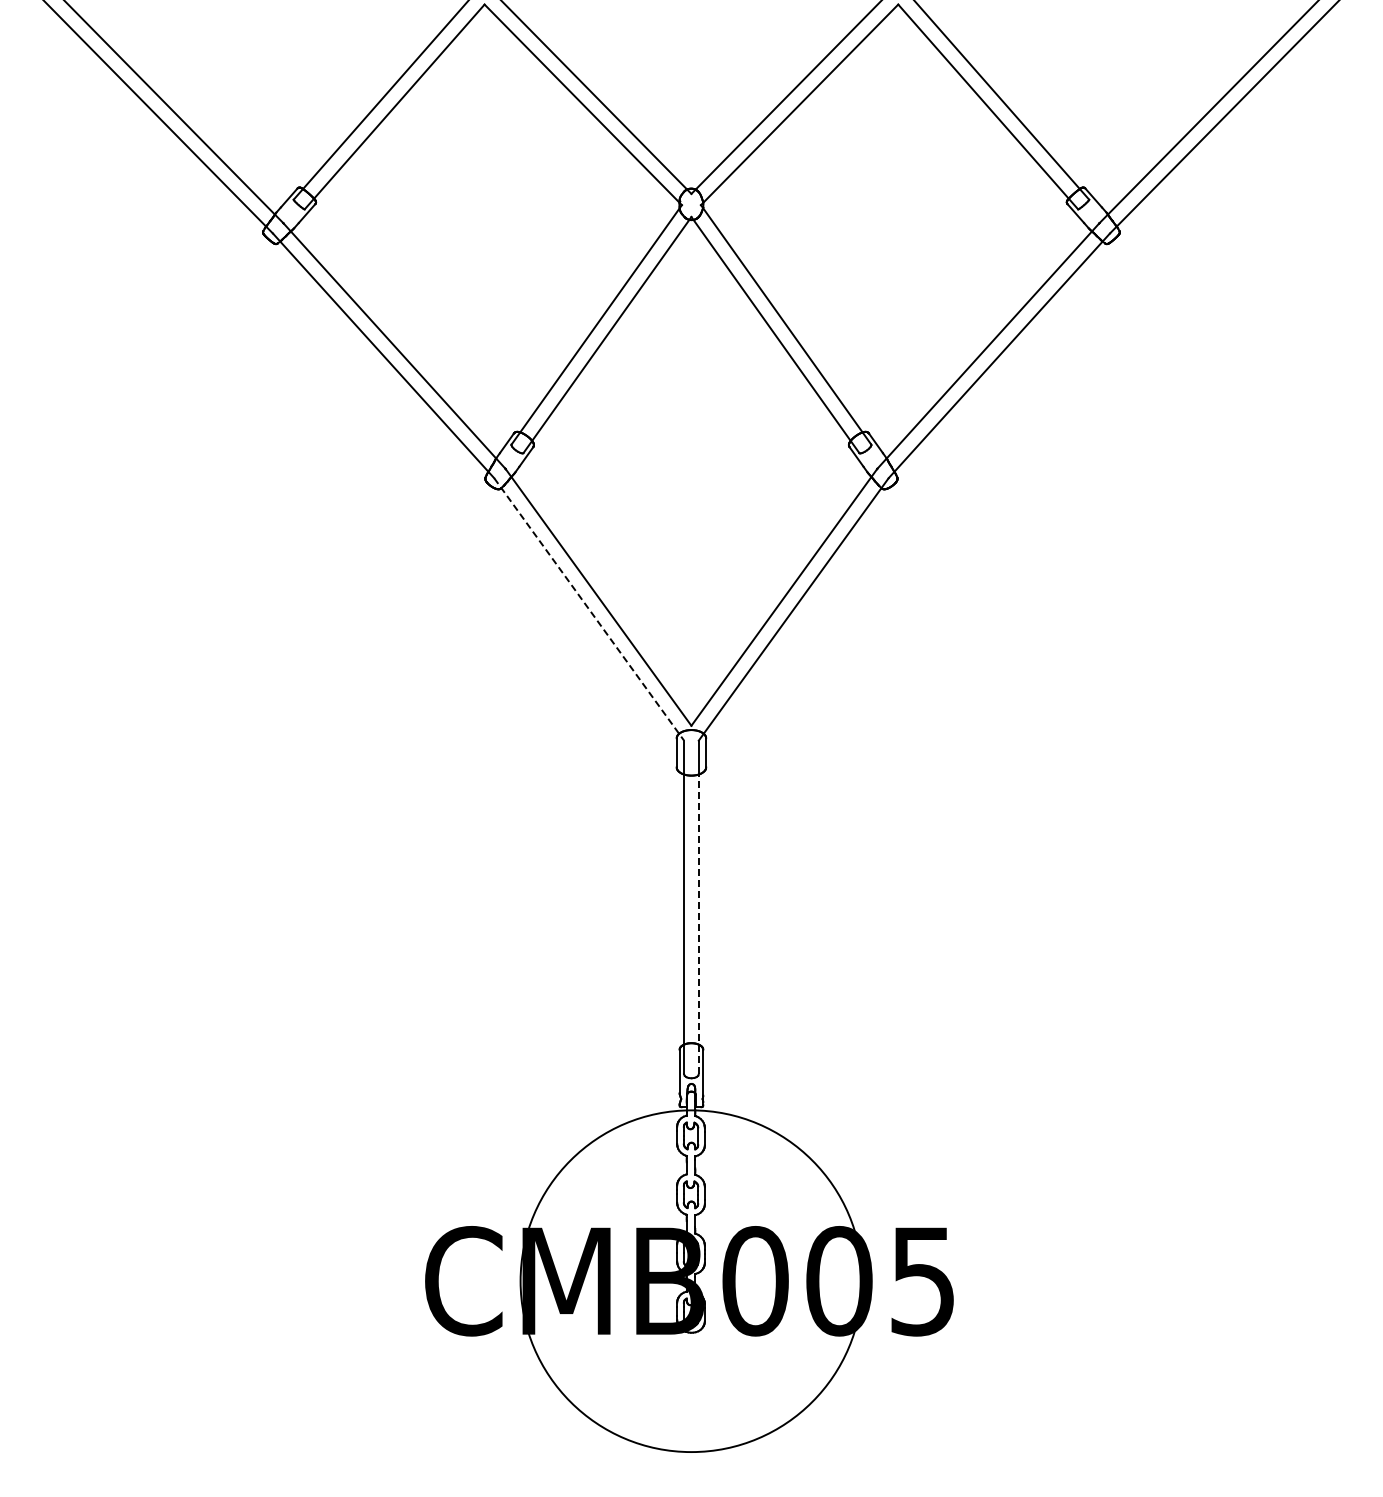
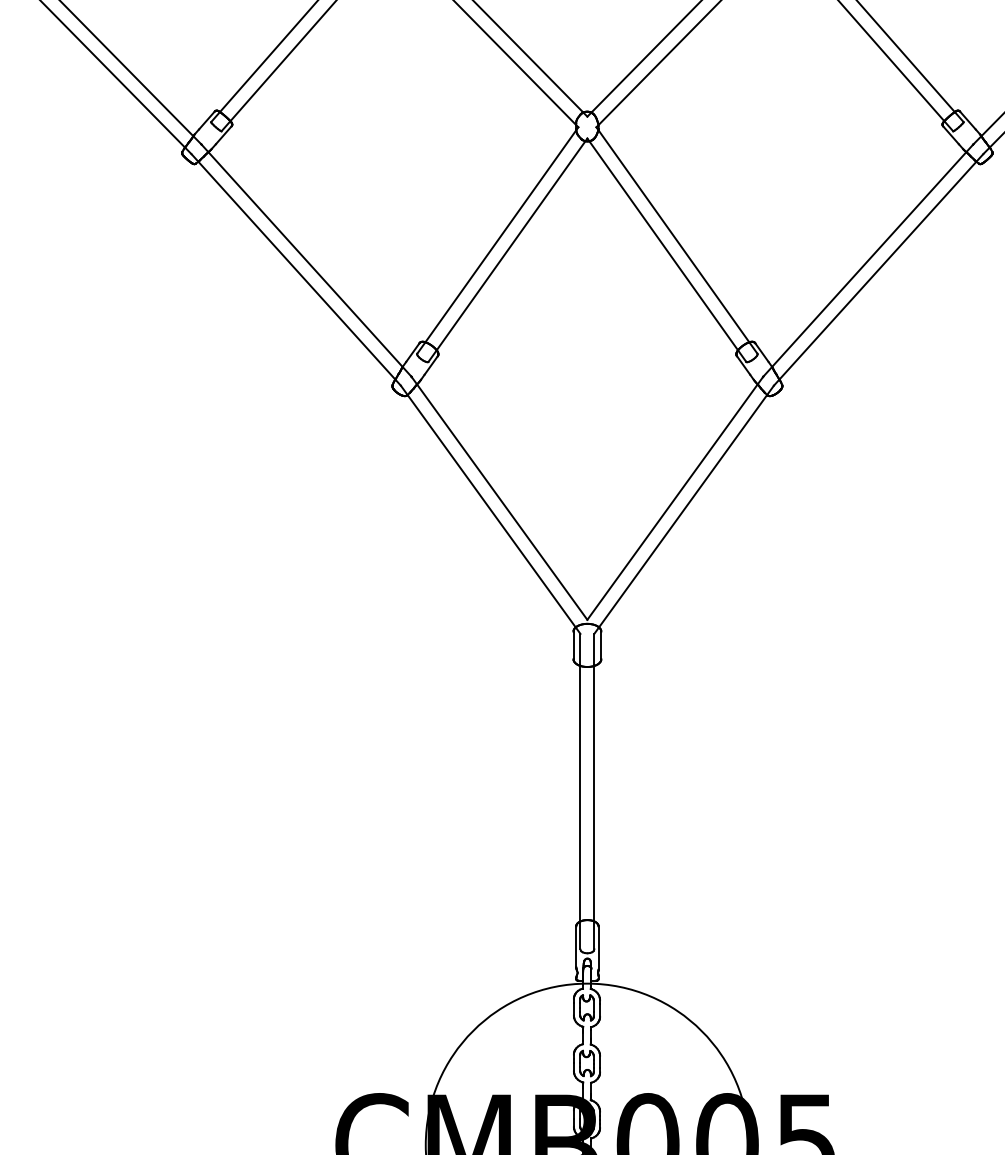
line: (589, 609) -> (490, 509), dashed -> solid
line: (698, 923) -> (594, 806), dashed -> solid

